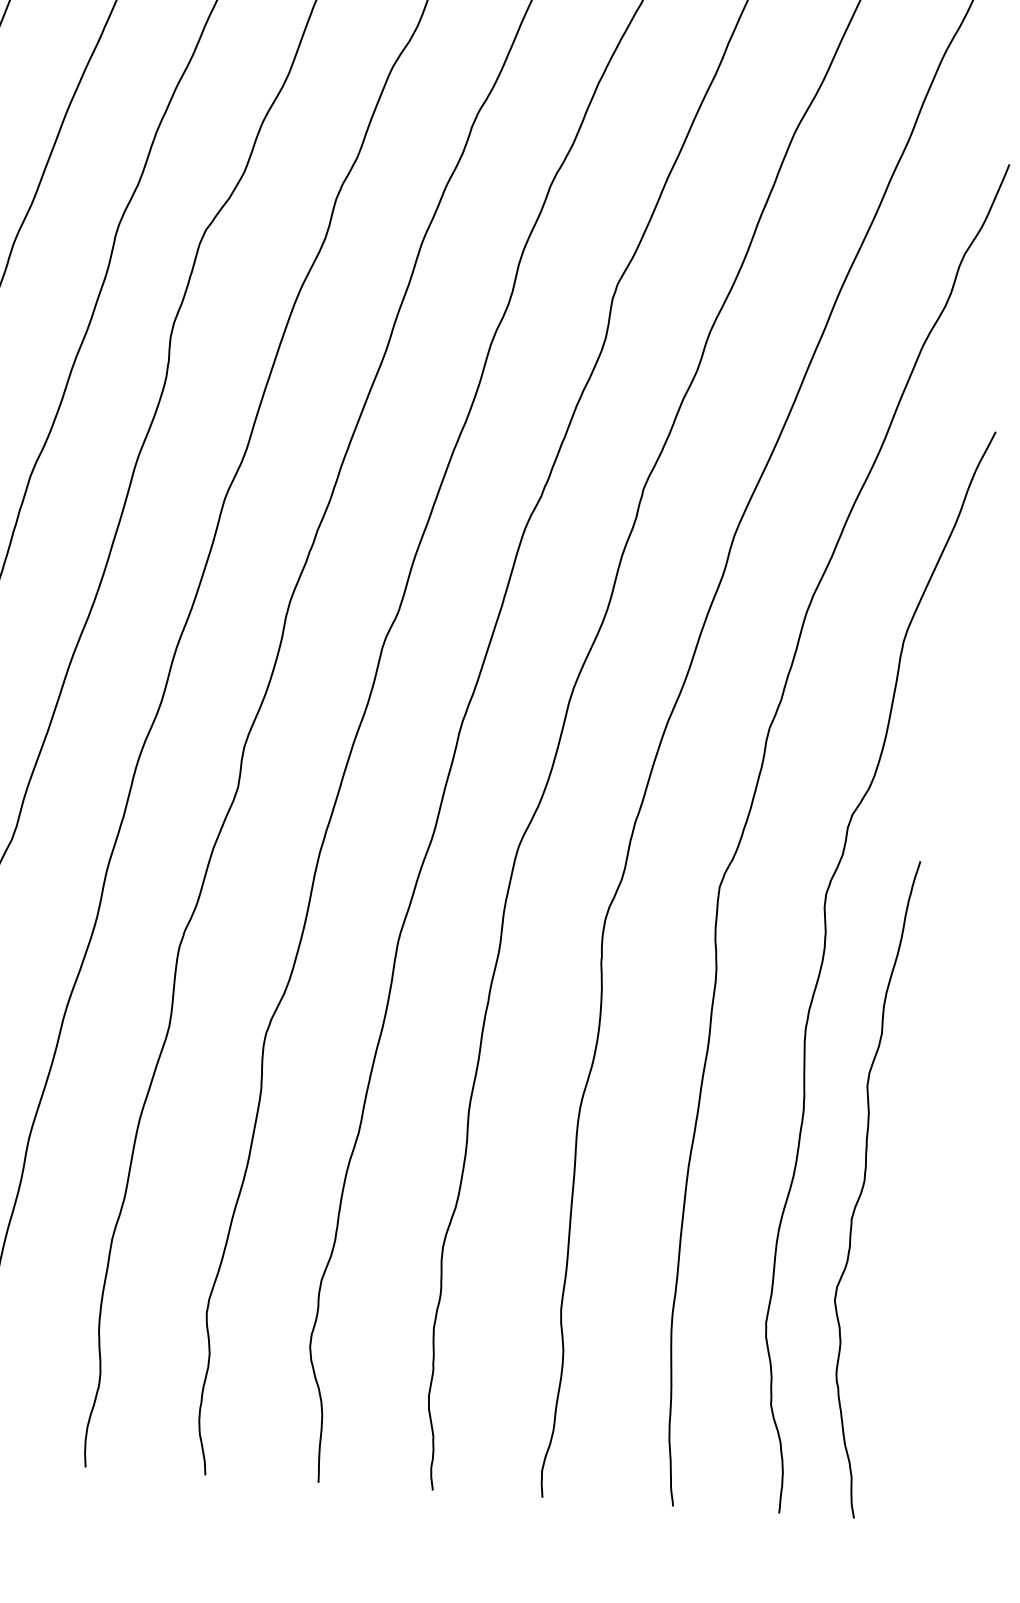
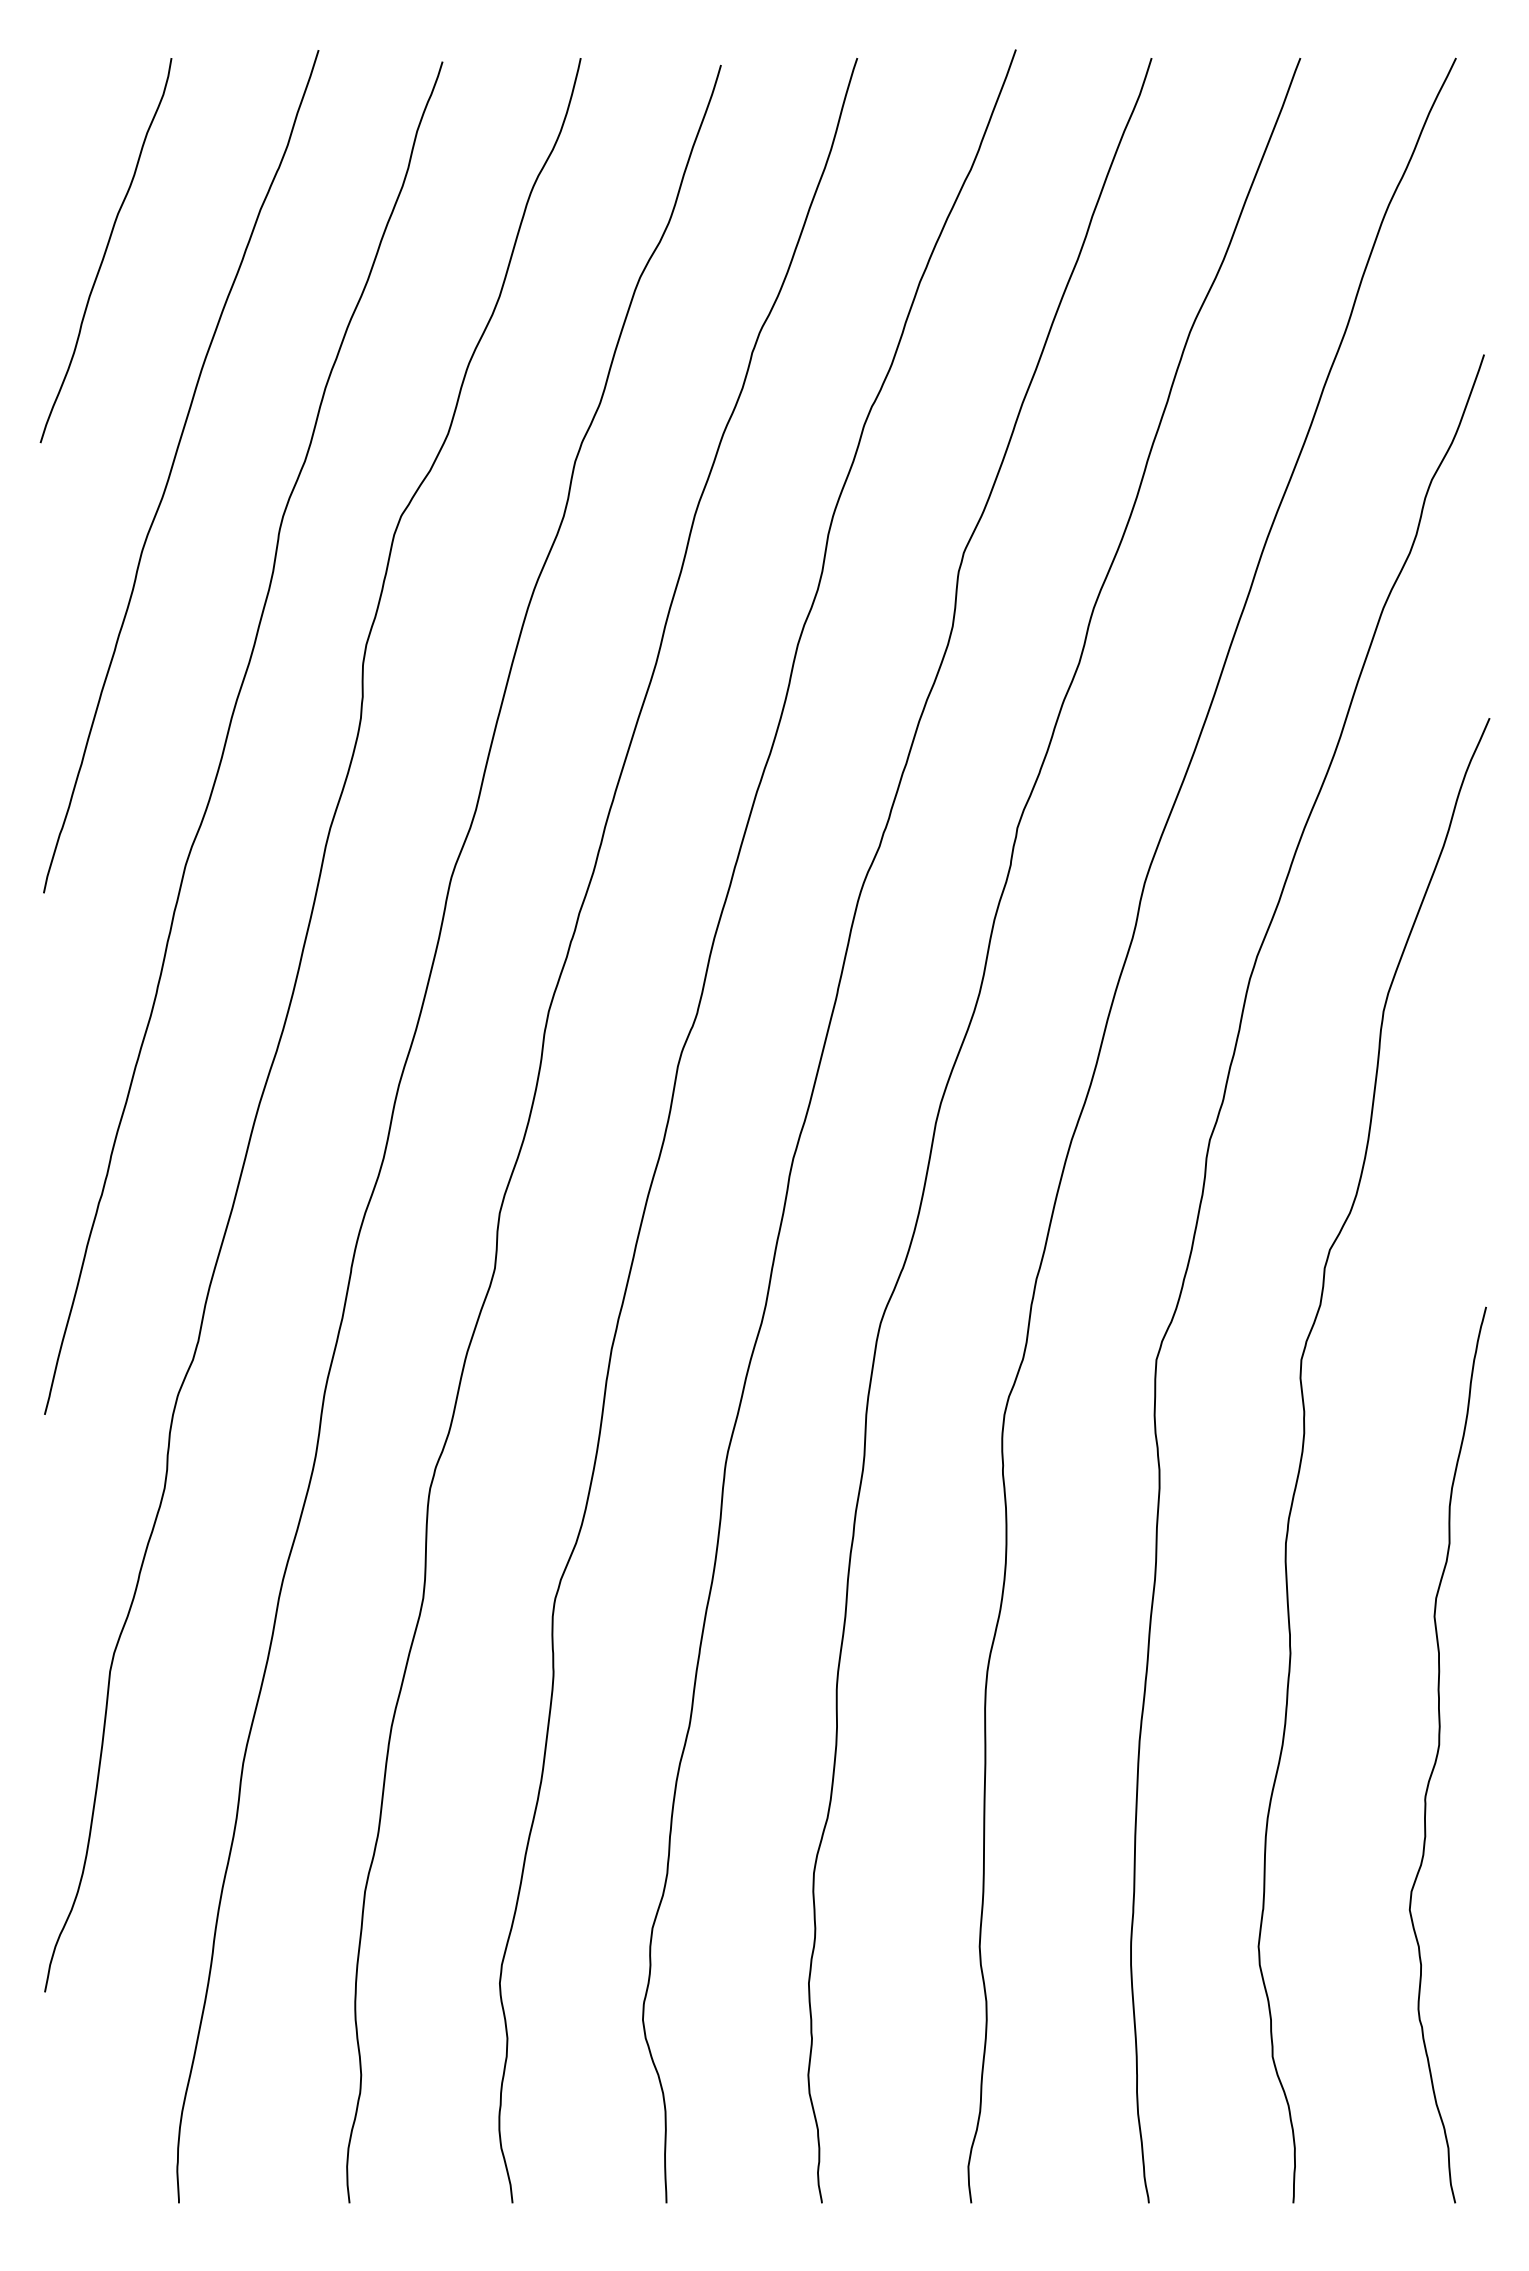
curve: (864, 1184) -> (1439, 1750), moved

